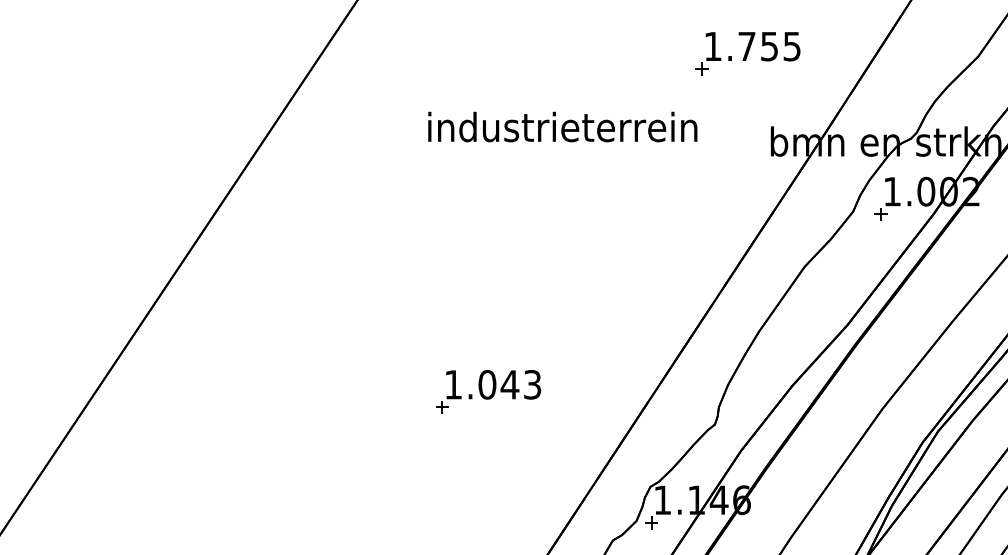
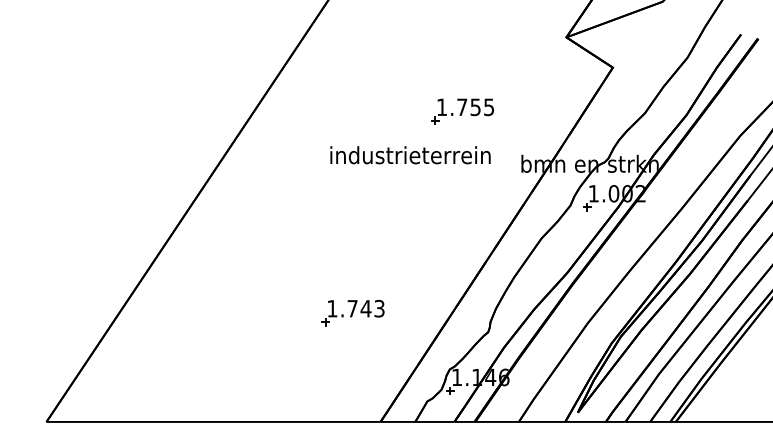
part: (747, 53) -> (462, 111), moved
text: (562, 127) -> (410, 155), moved
text: (487, 384) -> (352, 308), 1.043 -> 1.743

